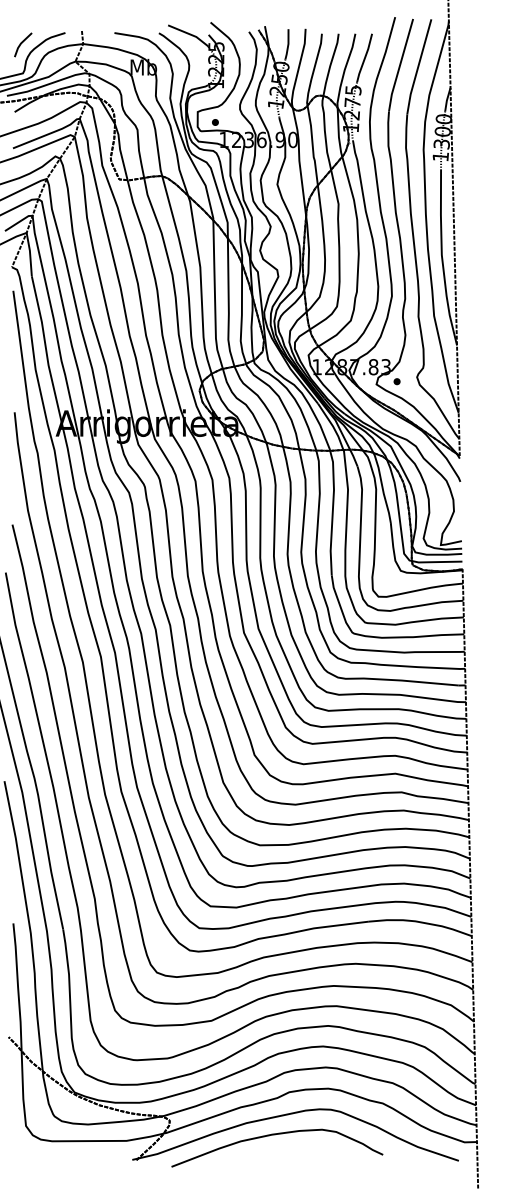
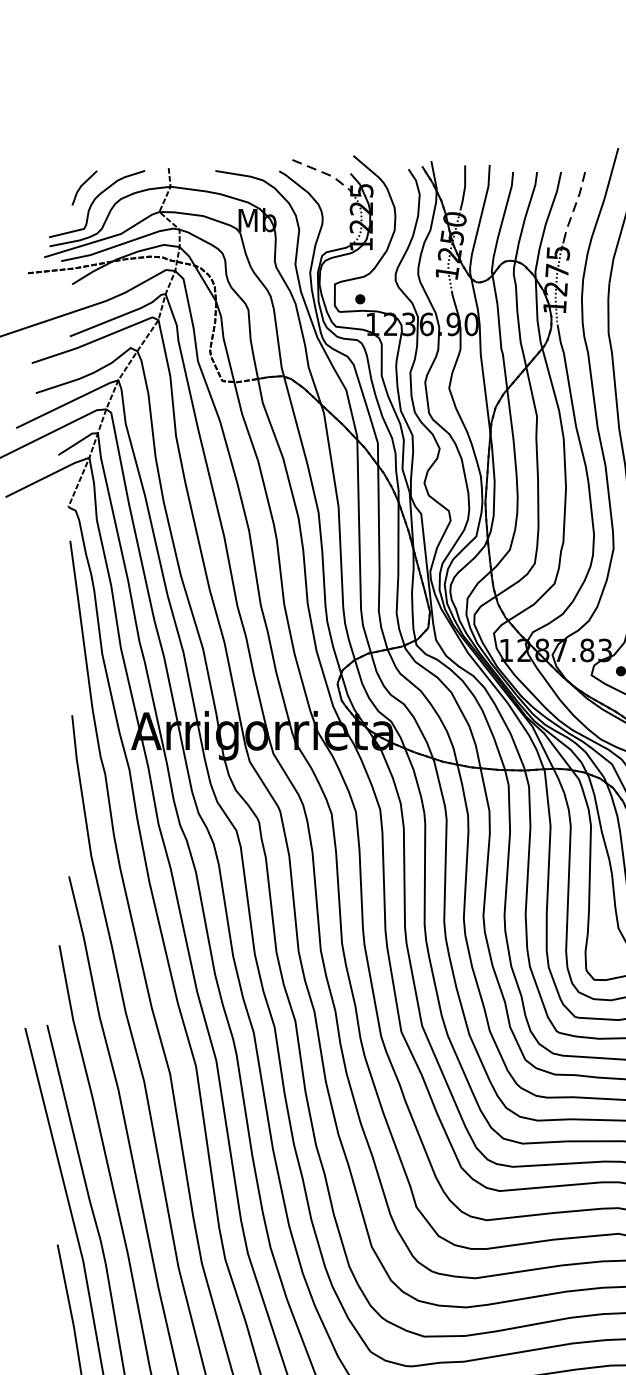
line: (190, 34) -> (324, 173), solid -> dashed
line: (364, 58) -> (574, 207), solid -> dashed

